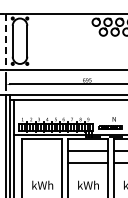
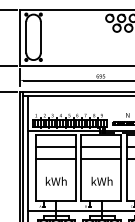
line: (5, 42) -> (19, 38), dashed -> solid
line: (41, 151) -> (55, 147), added
line: (41, 163) -> (55, 159), added

